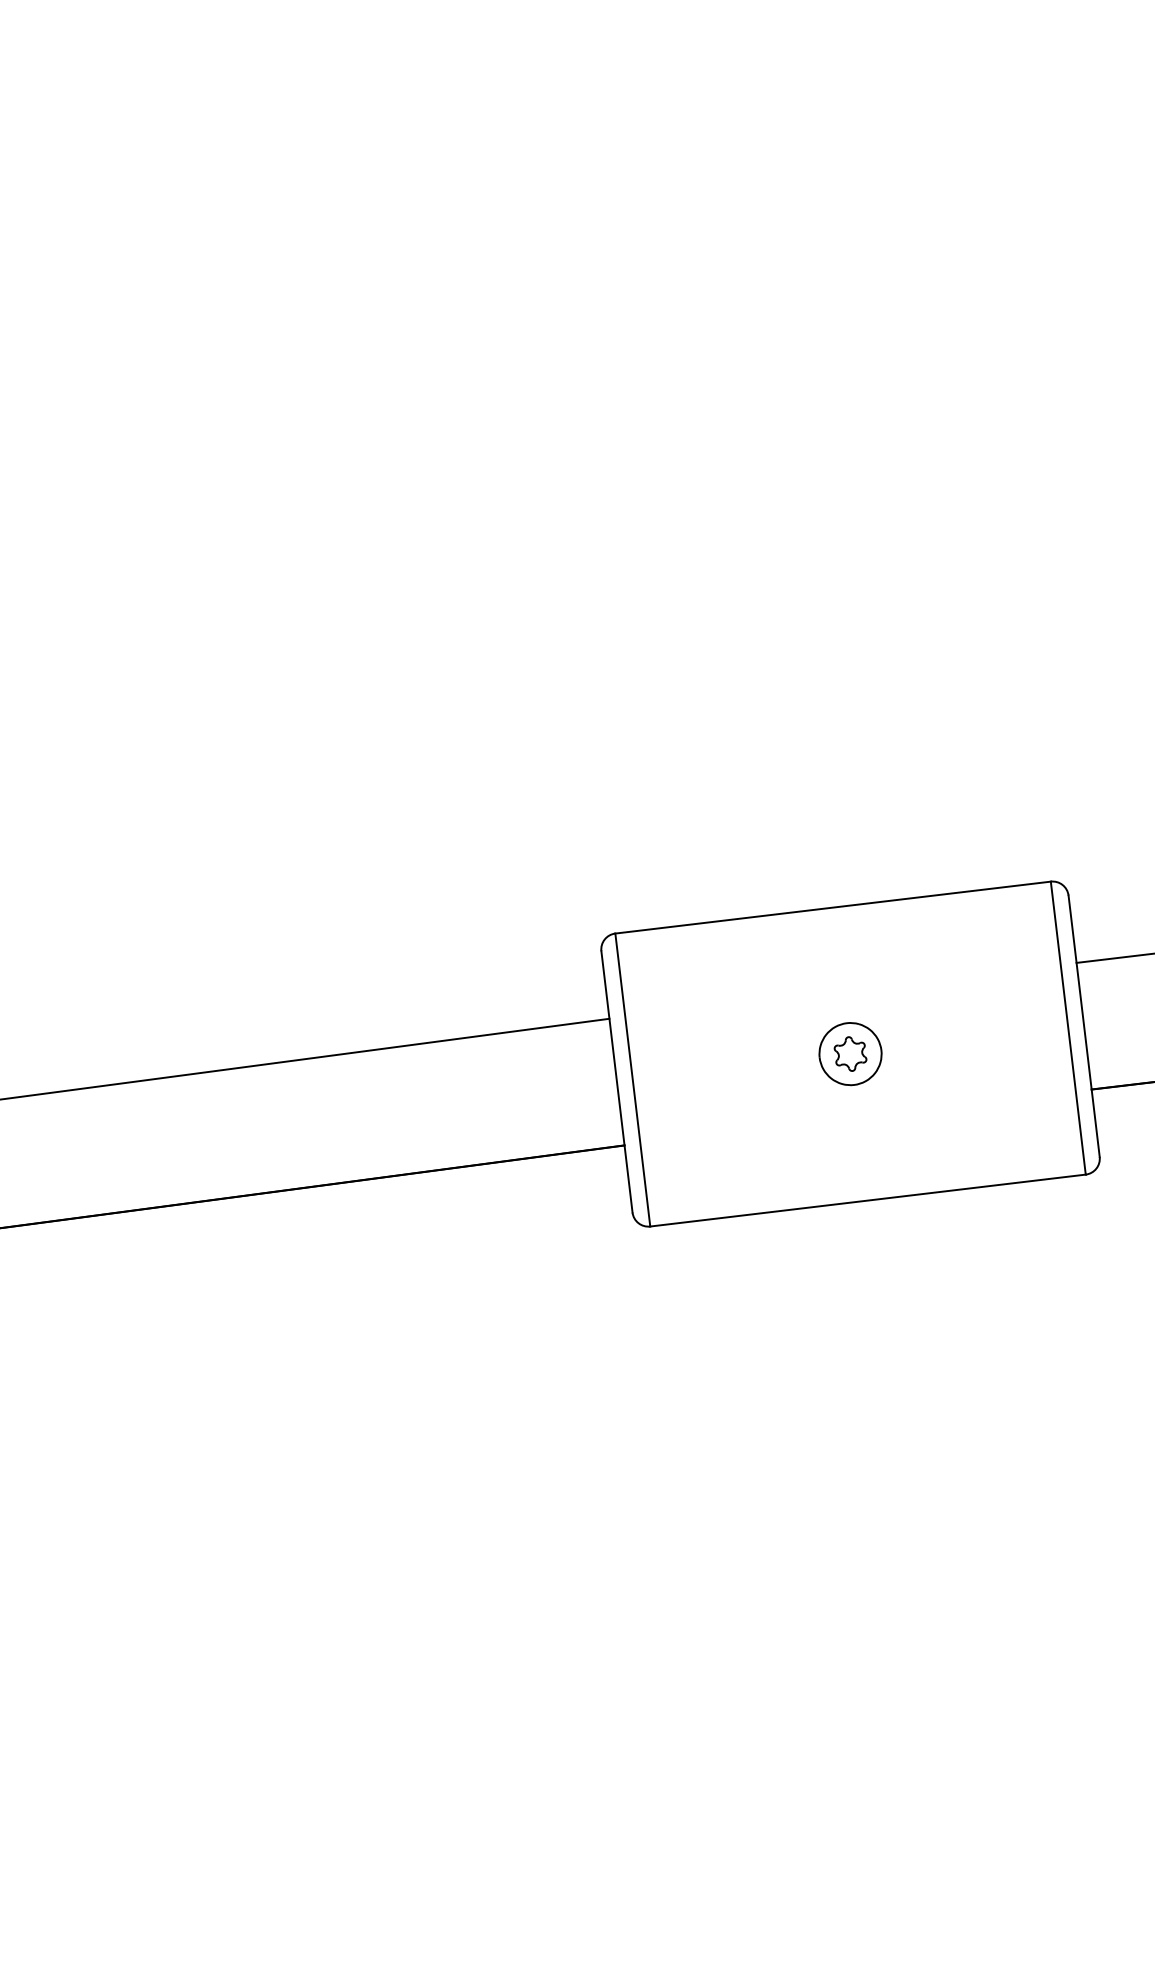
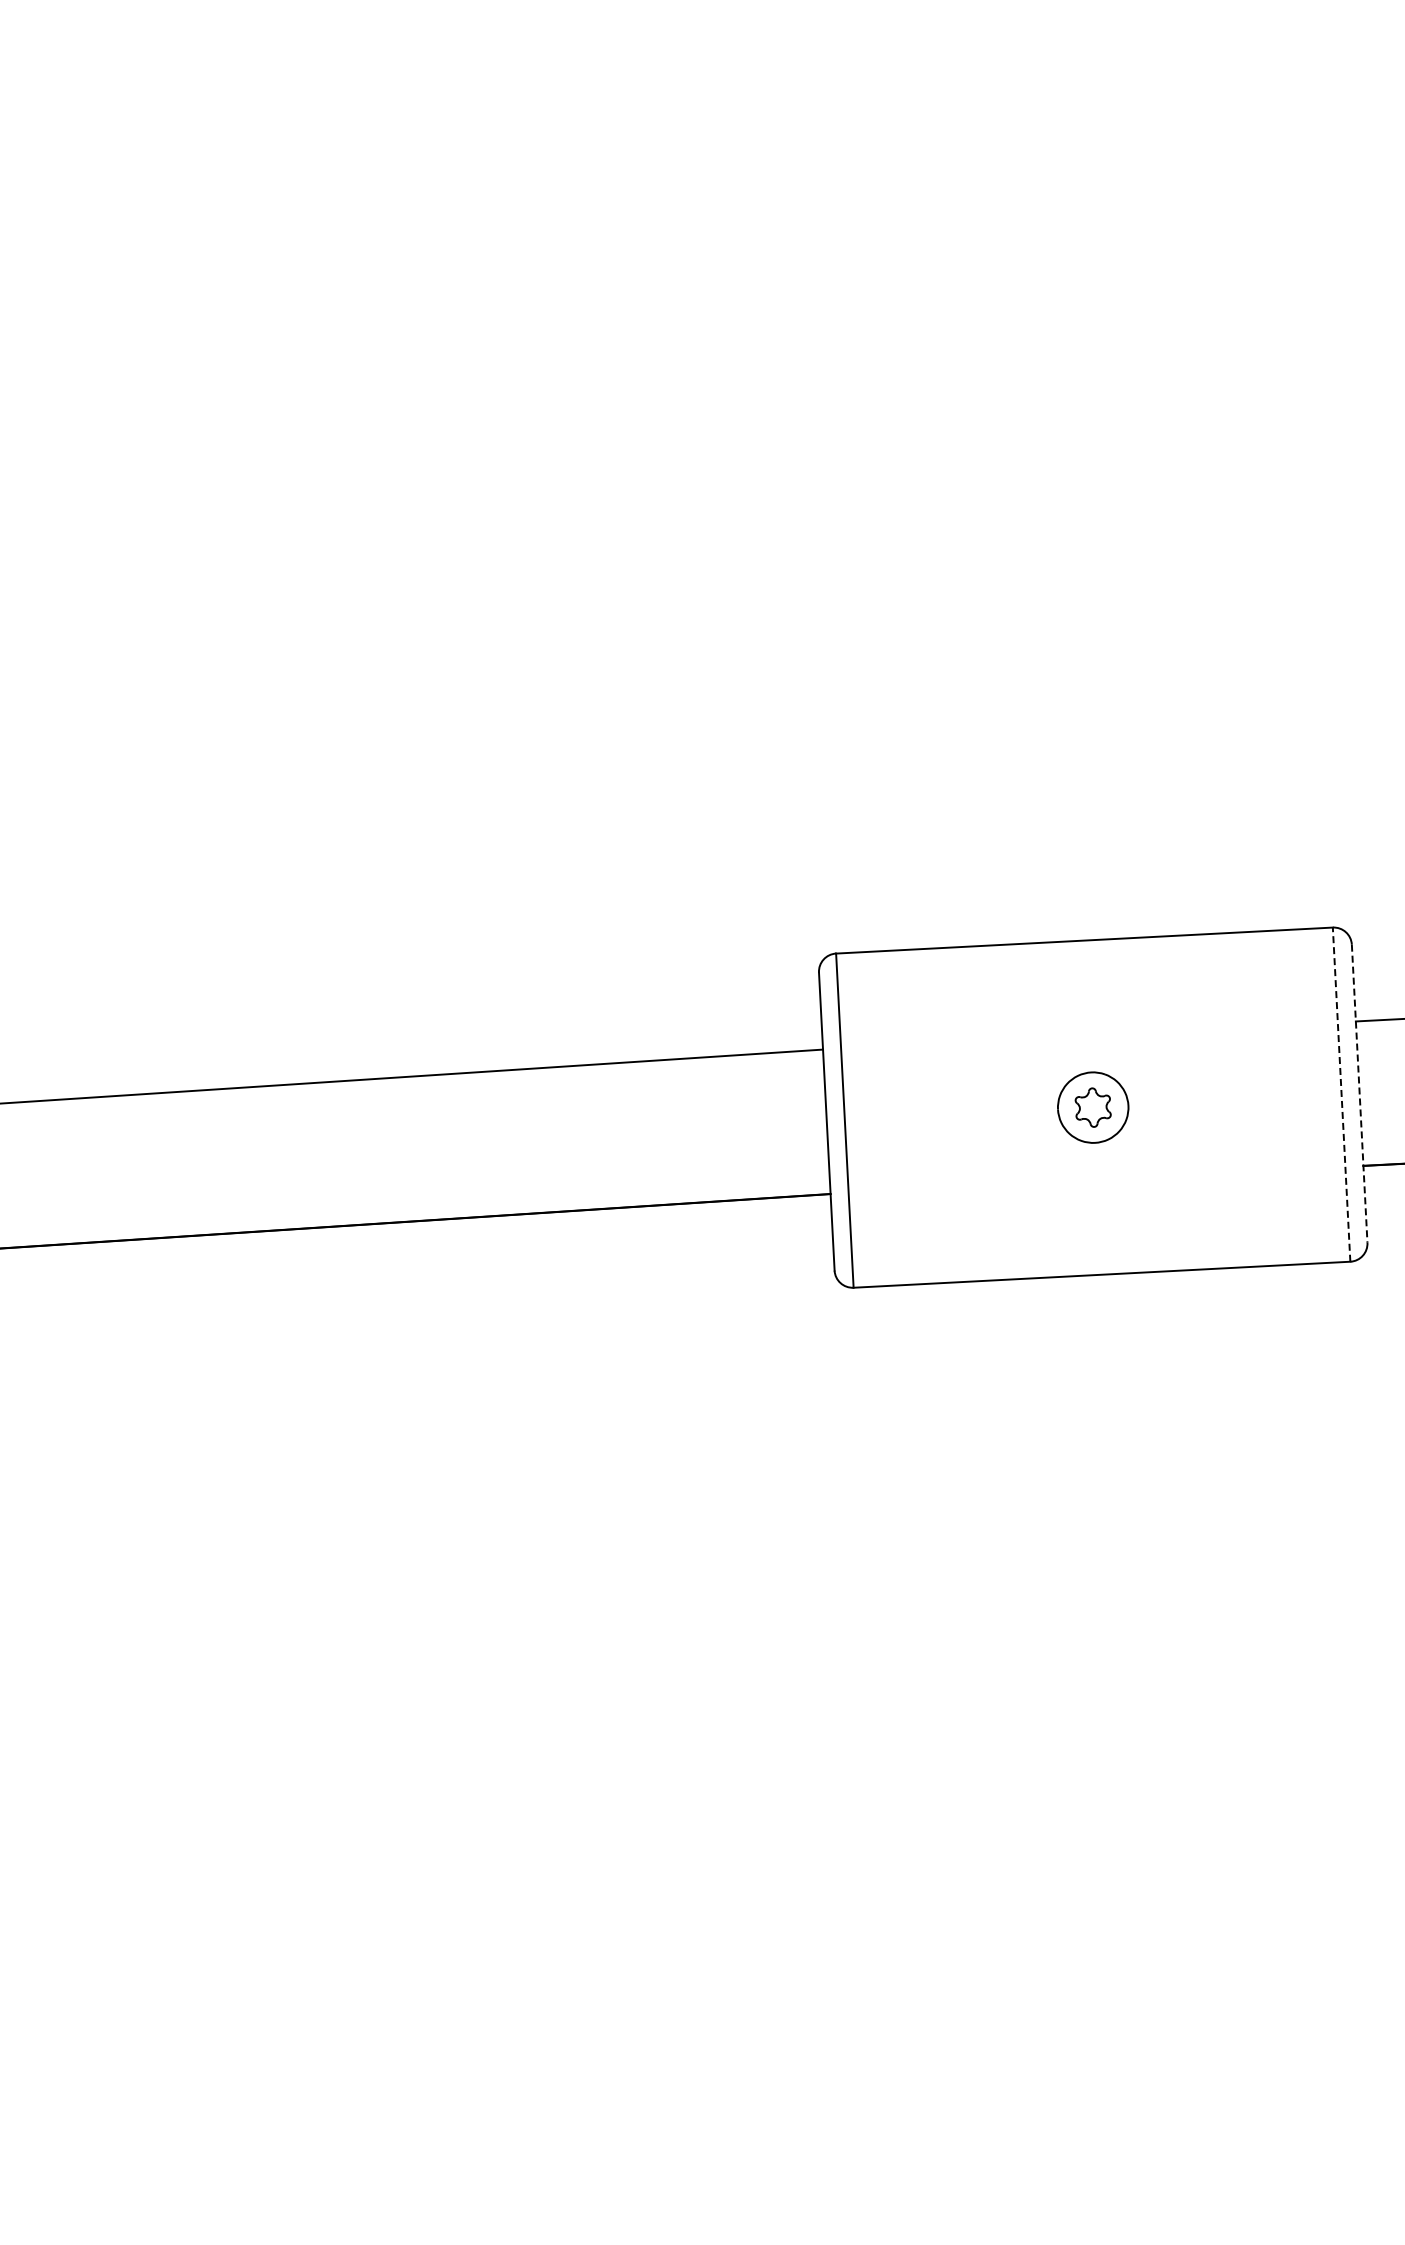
line: (1084, 1026) -> (1359, 1094), solid -> dashed
line: (1068, 1028) -> (1341, 1094), solid -> dashed

